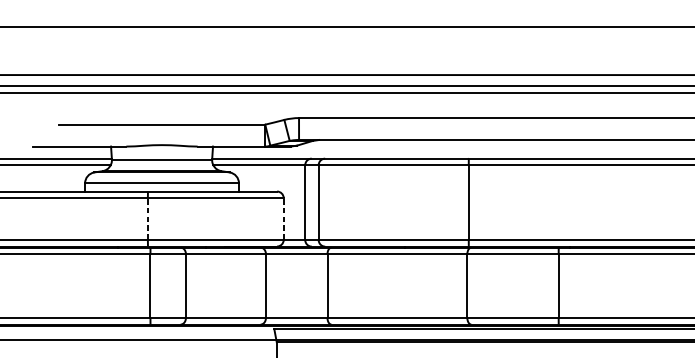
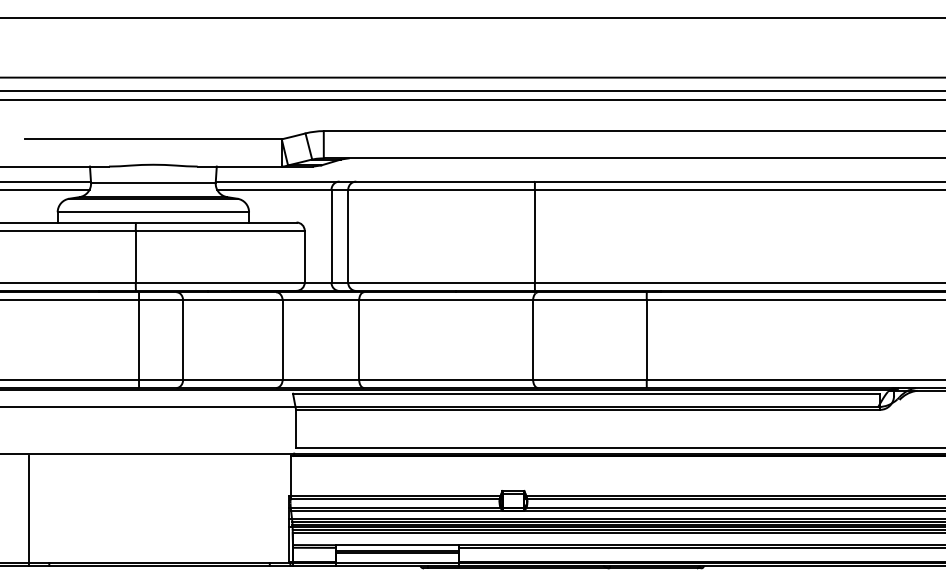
line: (147, 218) -> (135, 256), dashed -> solid
line: (283, 218) -> (304, 256), dashed -> solid

